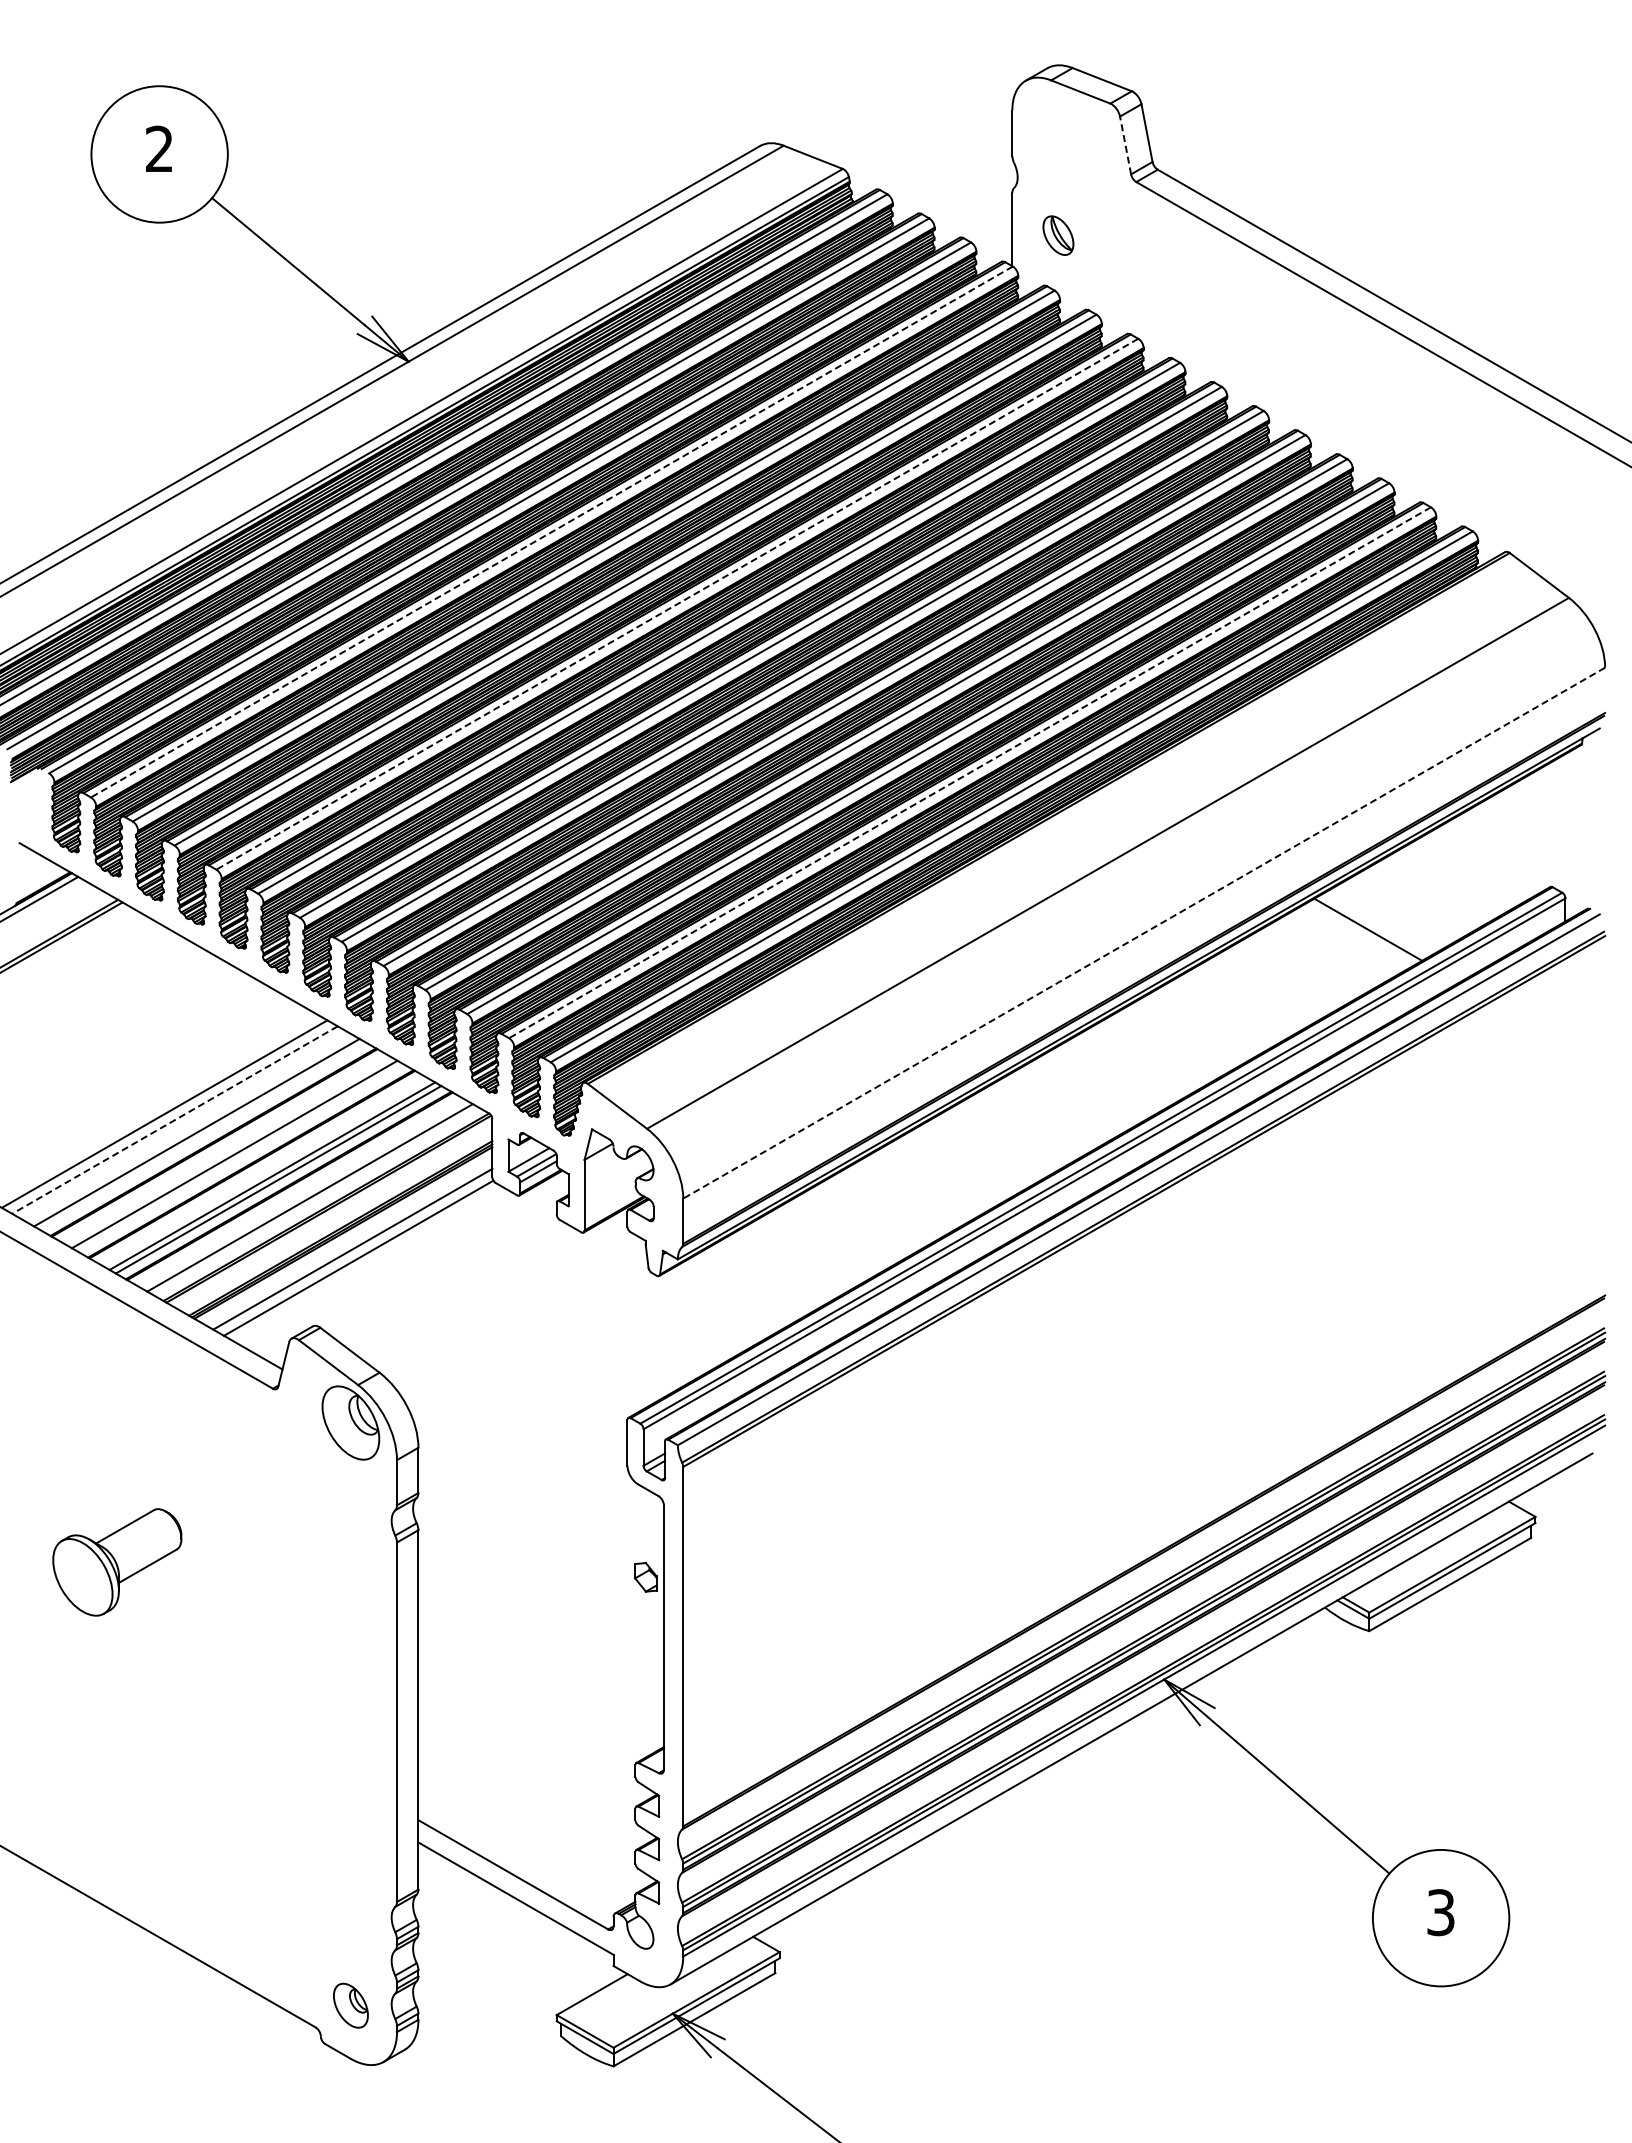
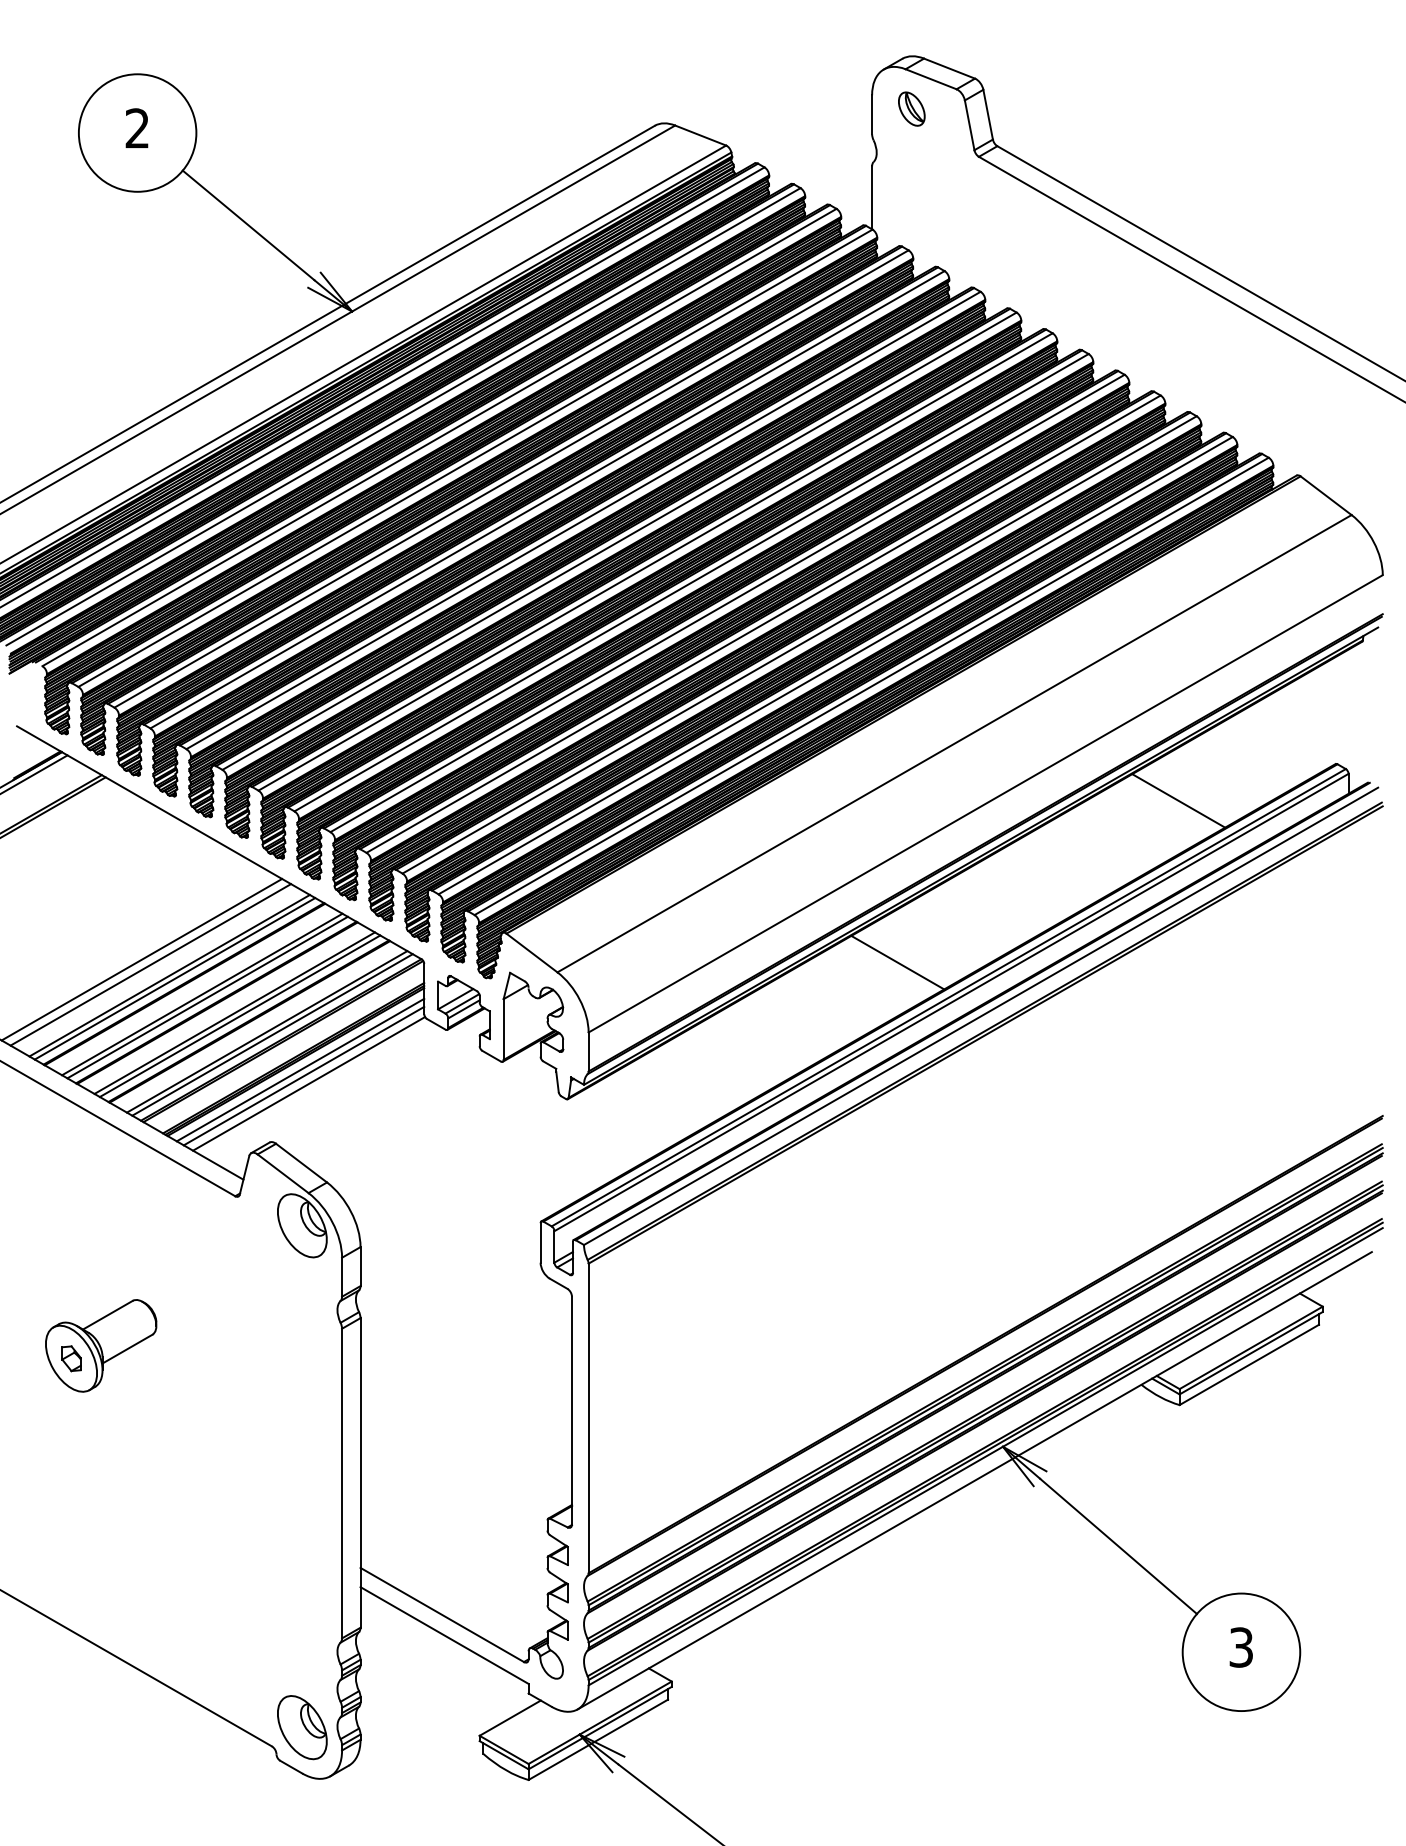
line: (1125, 144) -> (969, 124), dashed -> solid
part: (1058, 235) -> (911, 108), moved
line: (551, 532) -> (475, 458), dashed -> solid
line: (677, 604) -> (583, 520), dashed -> solid
line: (969, 772) -> (835, 665), dashed -> solid
line: (1144, 933) -> (985, 804), dashed -> solid
line: (1042, 1117) -> (898, 962), added
line: (174, 1120) -> (150, 965), dashed -> solid
line: (202, 1136) -> (174, 978), added
line: (240, 1157) -> (207, 997), added
line: (316, 1201) -> (272, 1034), added
line: (348, 1241) -> (300, 1069), added
part: (645, 1577) -> (71, 1358), moved
part: (350, 2005) -> (302, 1727), size x1.67

